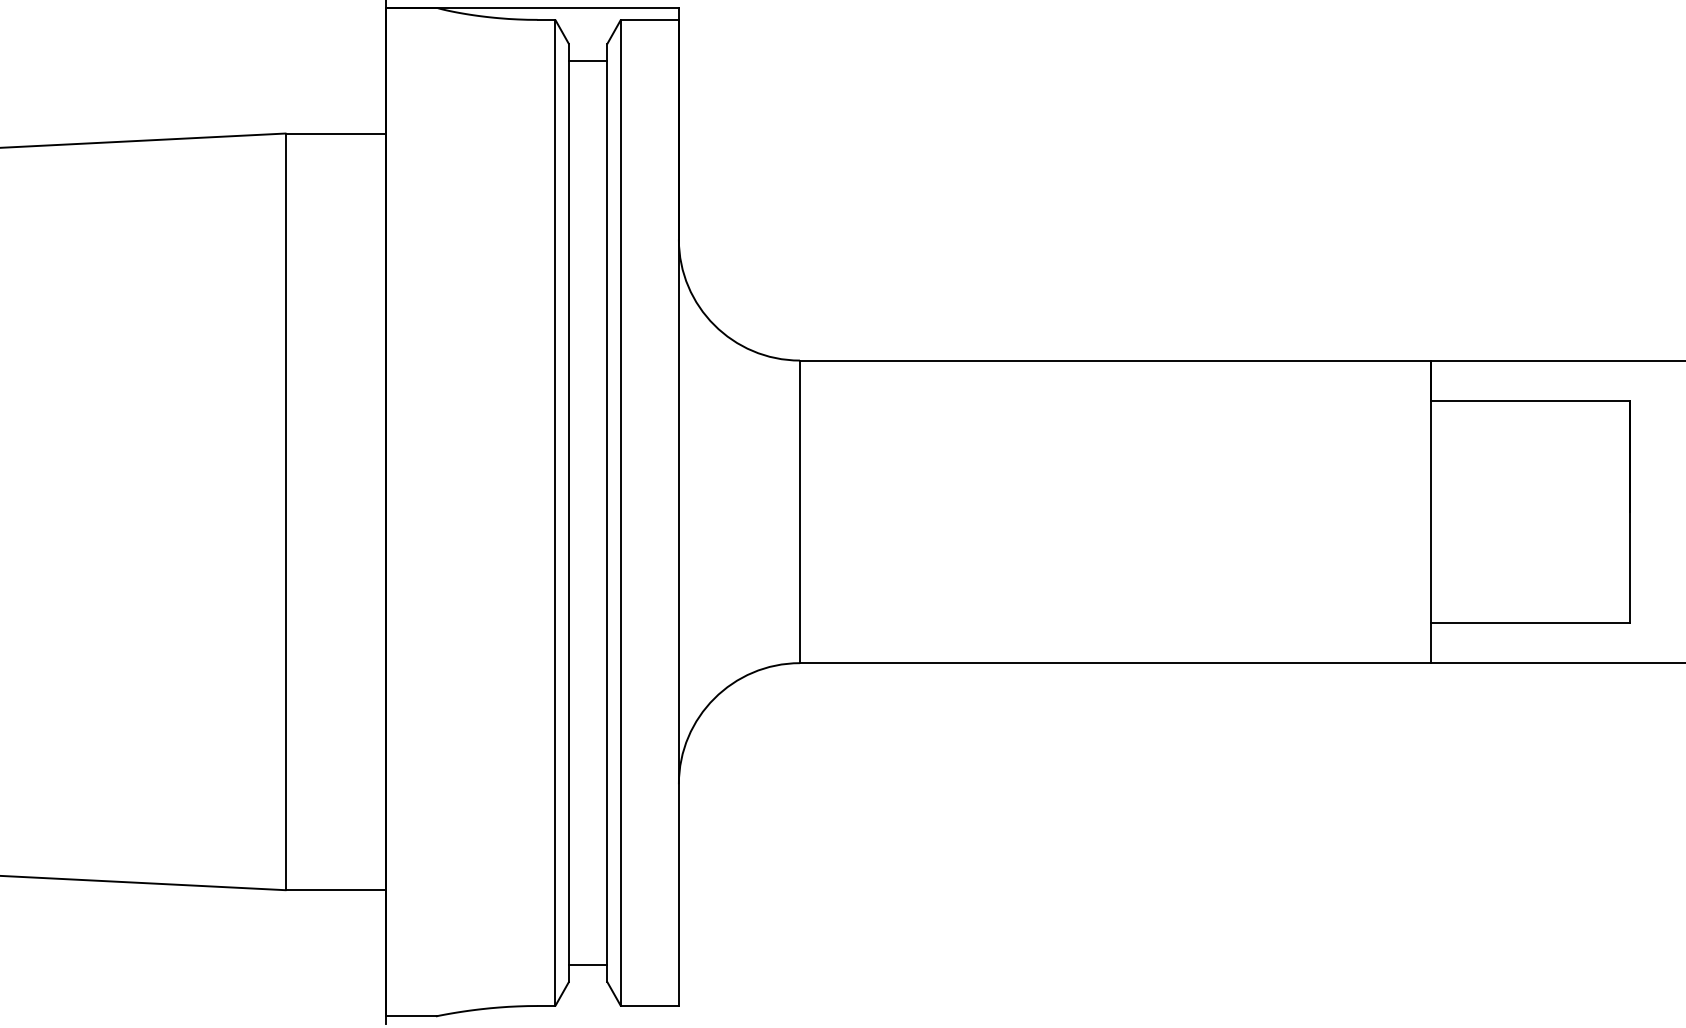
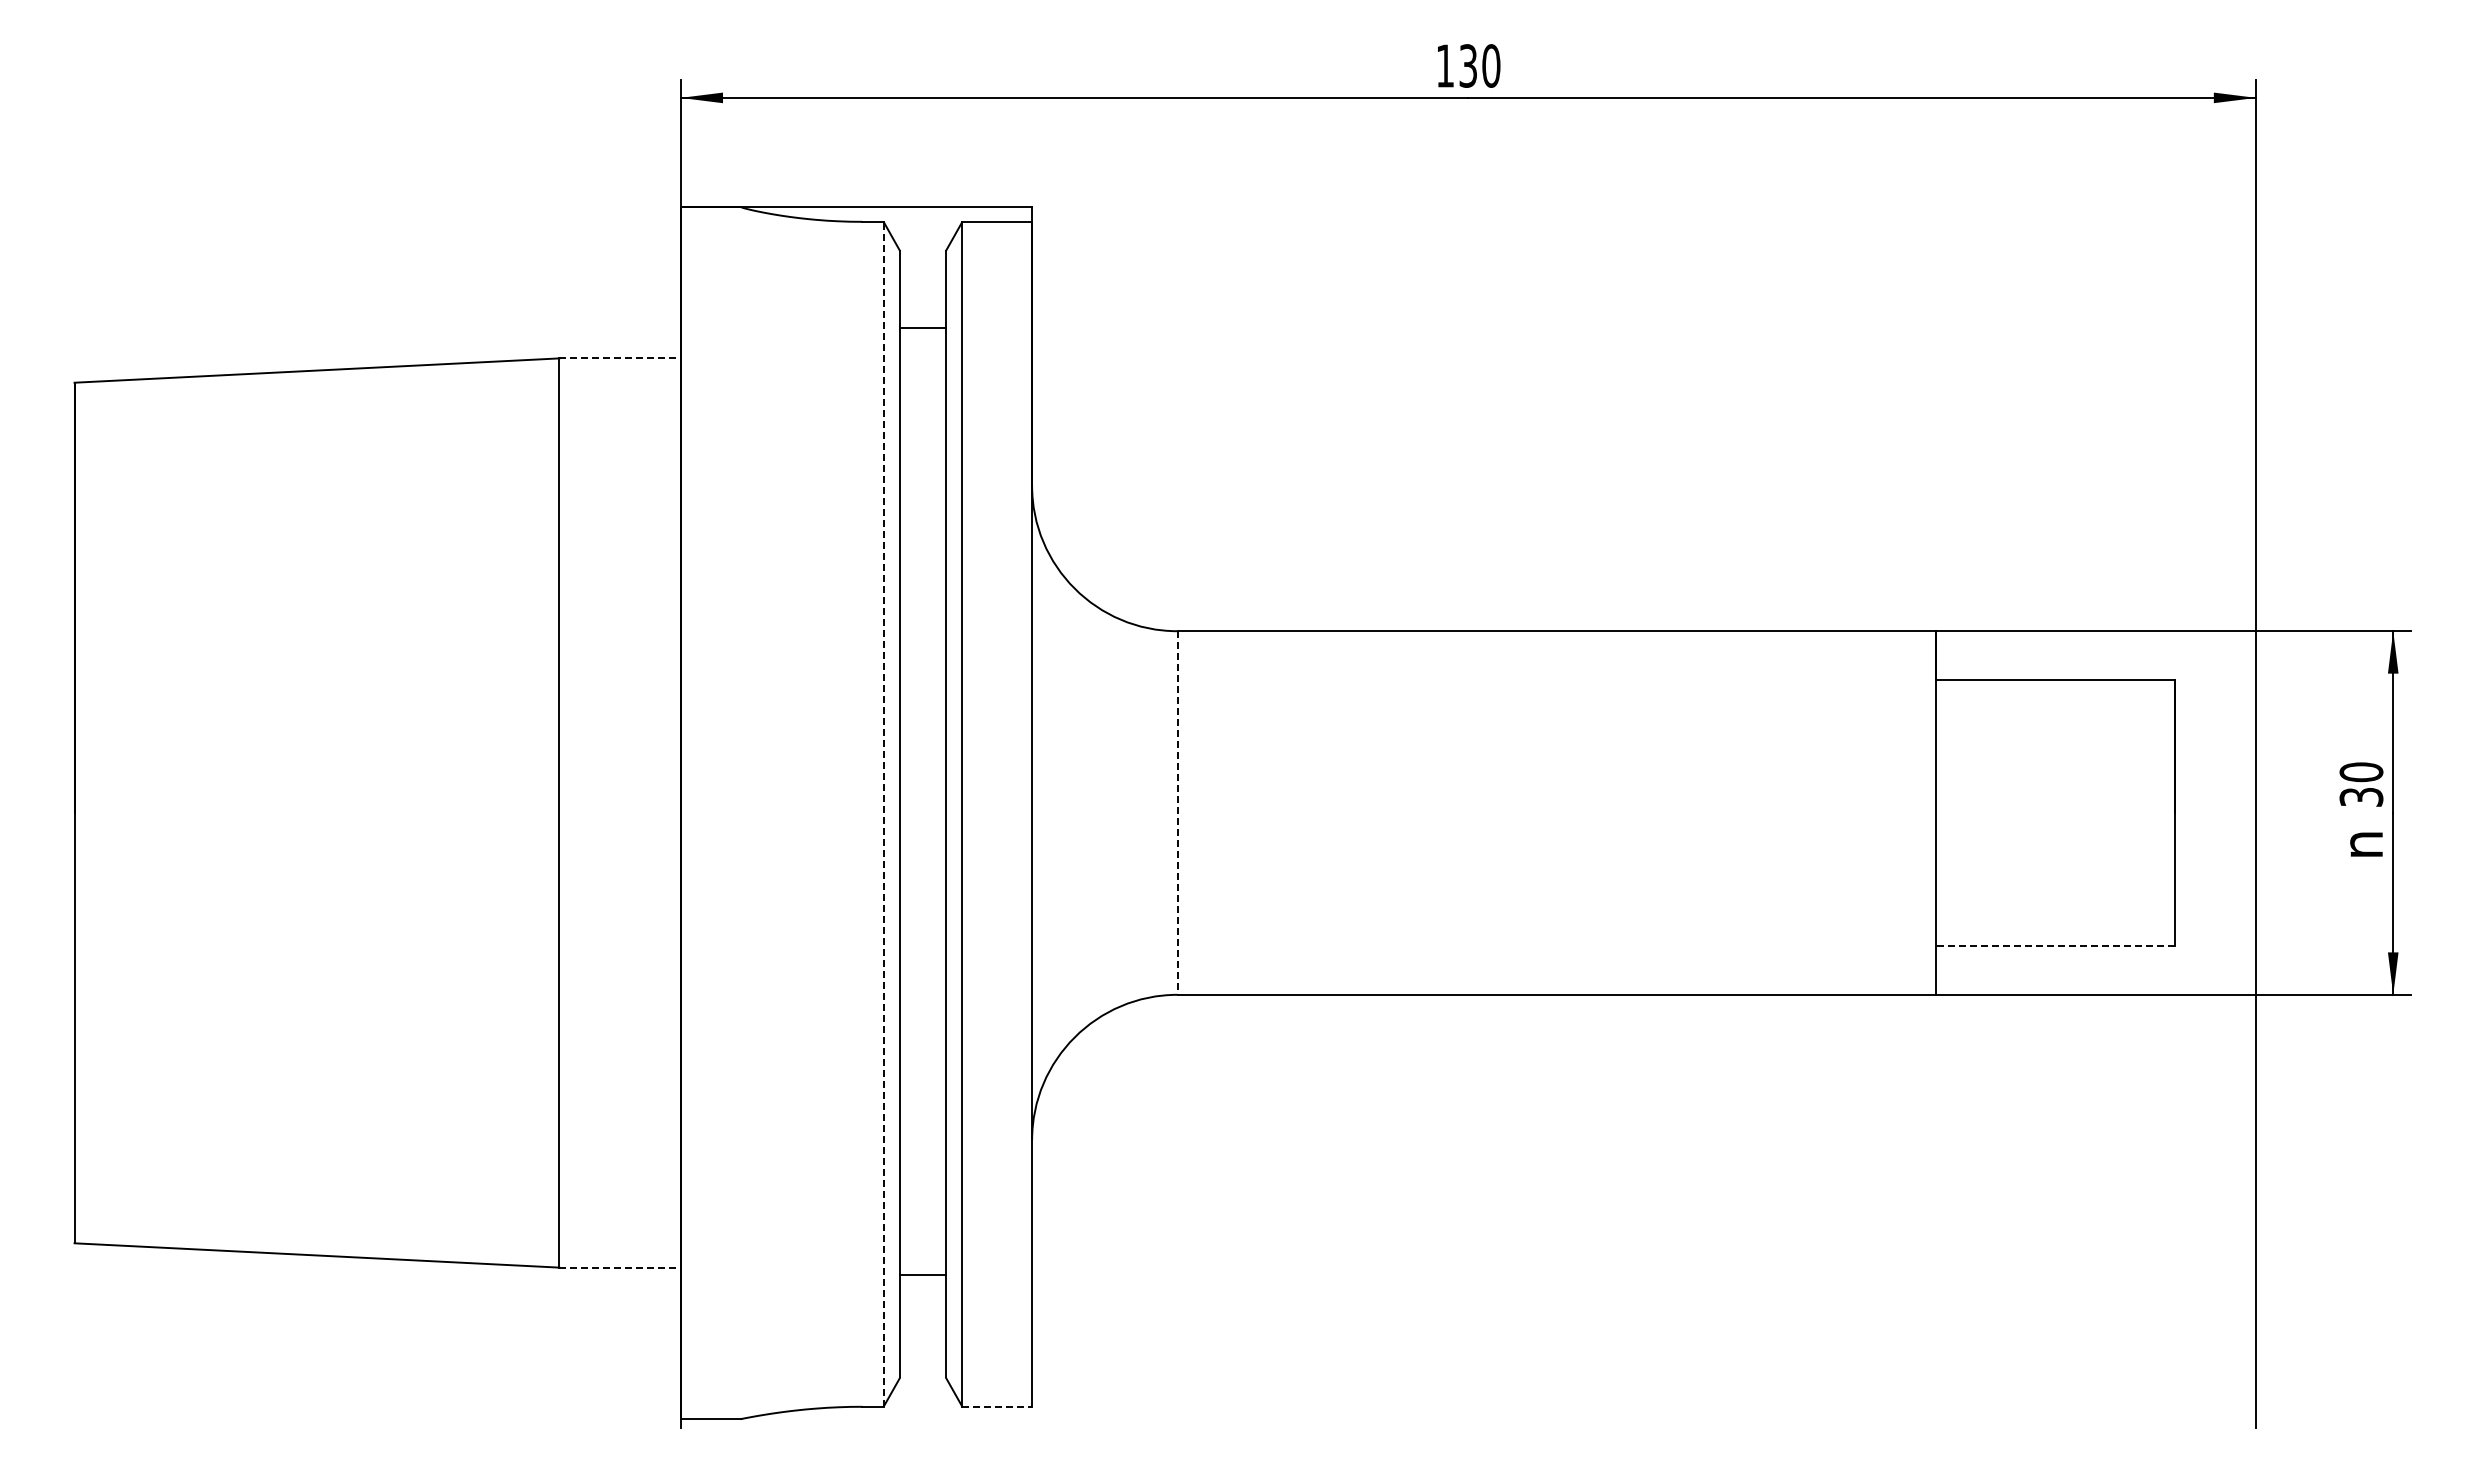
line: (587, 61) -> (922, 327), moved
line: (336, 133) -> (620, 358), solid -> dashed
line: (555, 512) -> (883, 813), solid -> dashed
line: (799, 512) -> (1177, 813), solid -> dashed
line: (1530, 622) -> (2055, 946), solid -> dashed
line: (336, 890) -> (620, 1267), solid -> dashed
line: (587, 964) -> (922, 1275), moved
line: (650, 1005) -> (997, 1406), solid -> dashed

